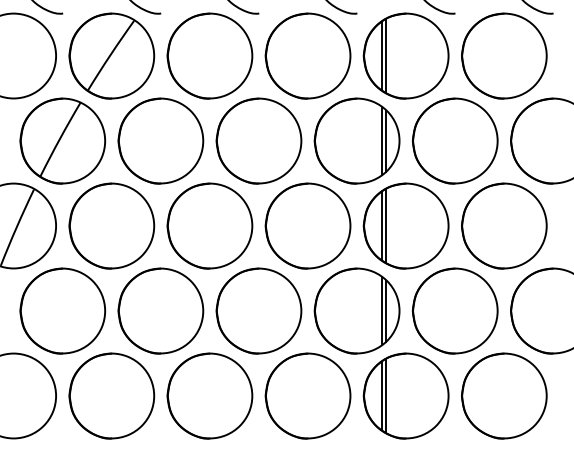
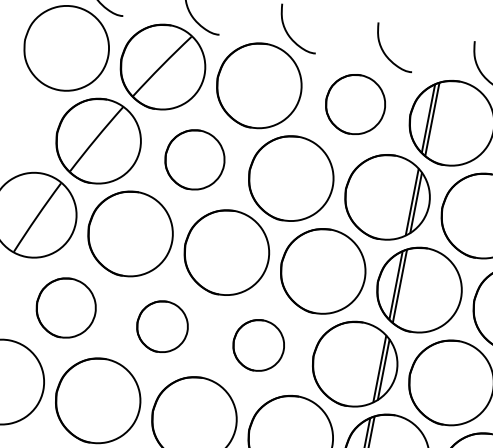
part: (307, 55) -> (355, 103), size x0.7
part: (160, 140) -> (194, 159), size x0.7
part: (62, 310) -> (65, 307), size x0.7
part: (160, 310) -> (162, 326), size x0.6
part: (258, 310) -> (258, 344), size x0.6

